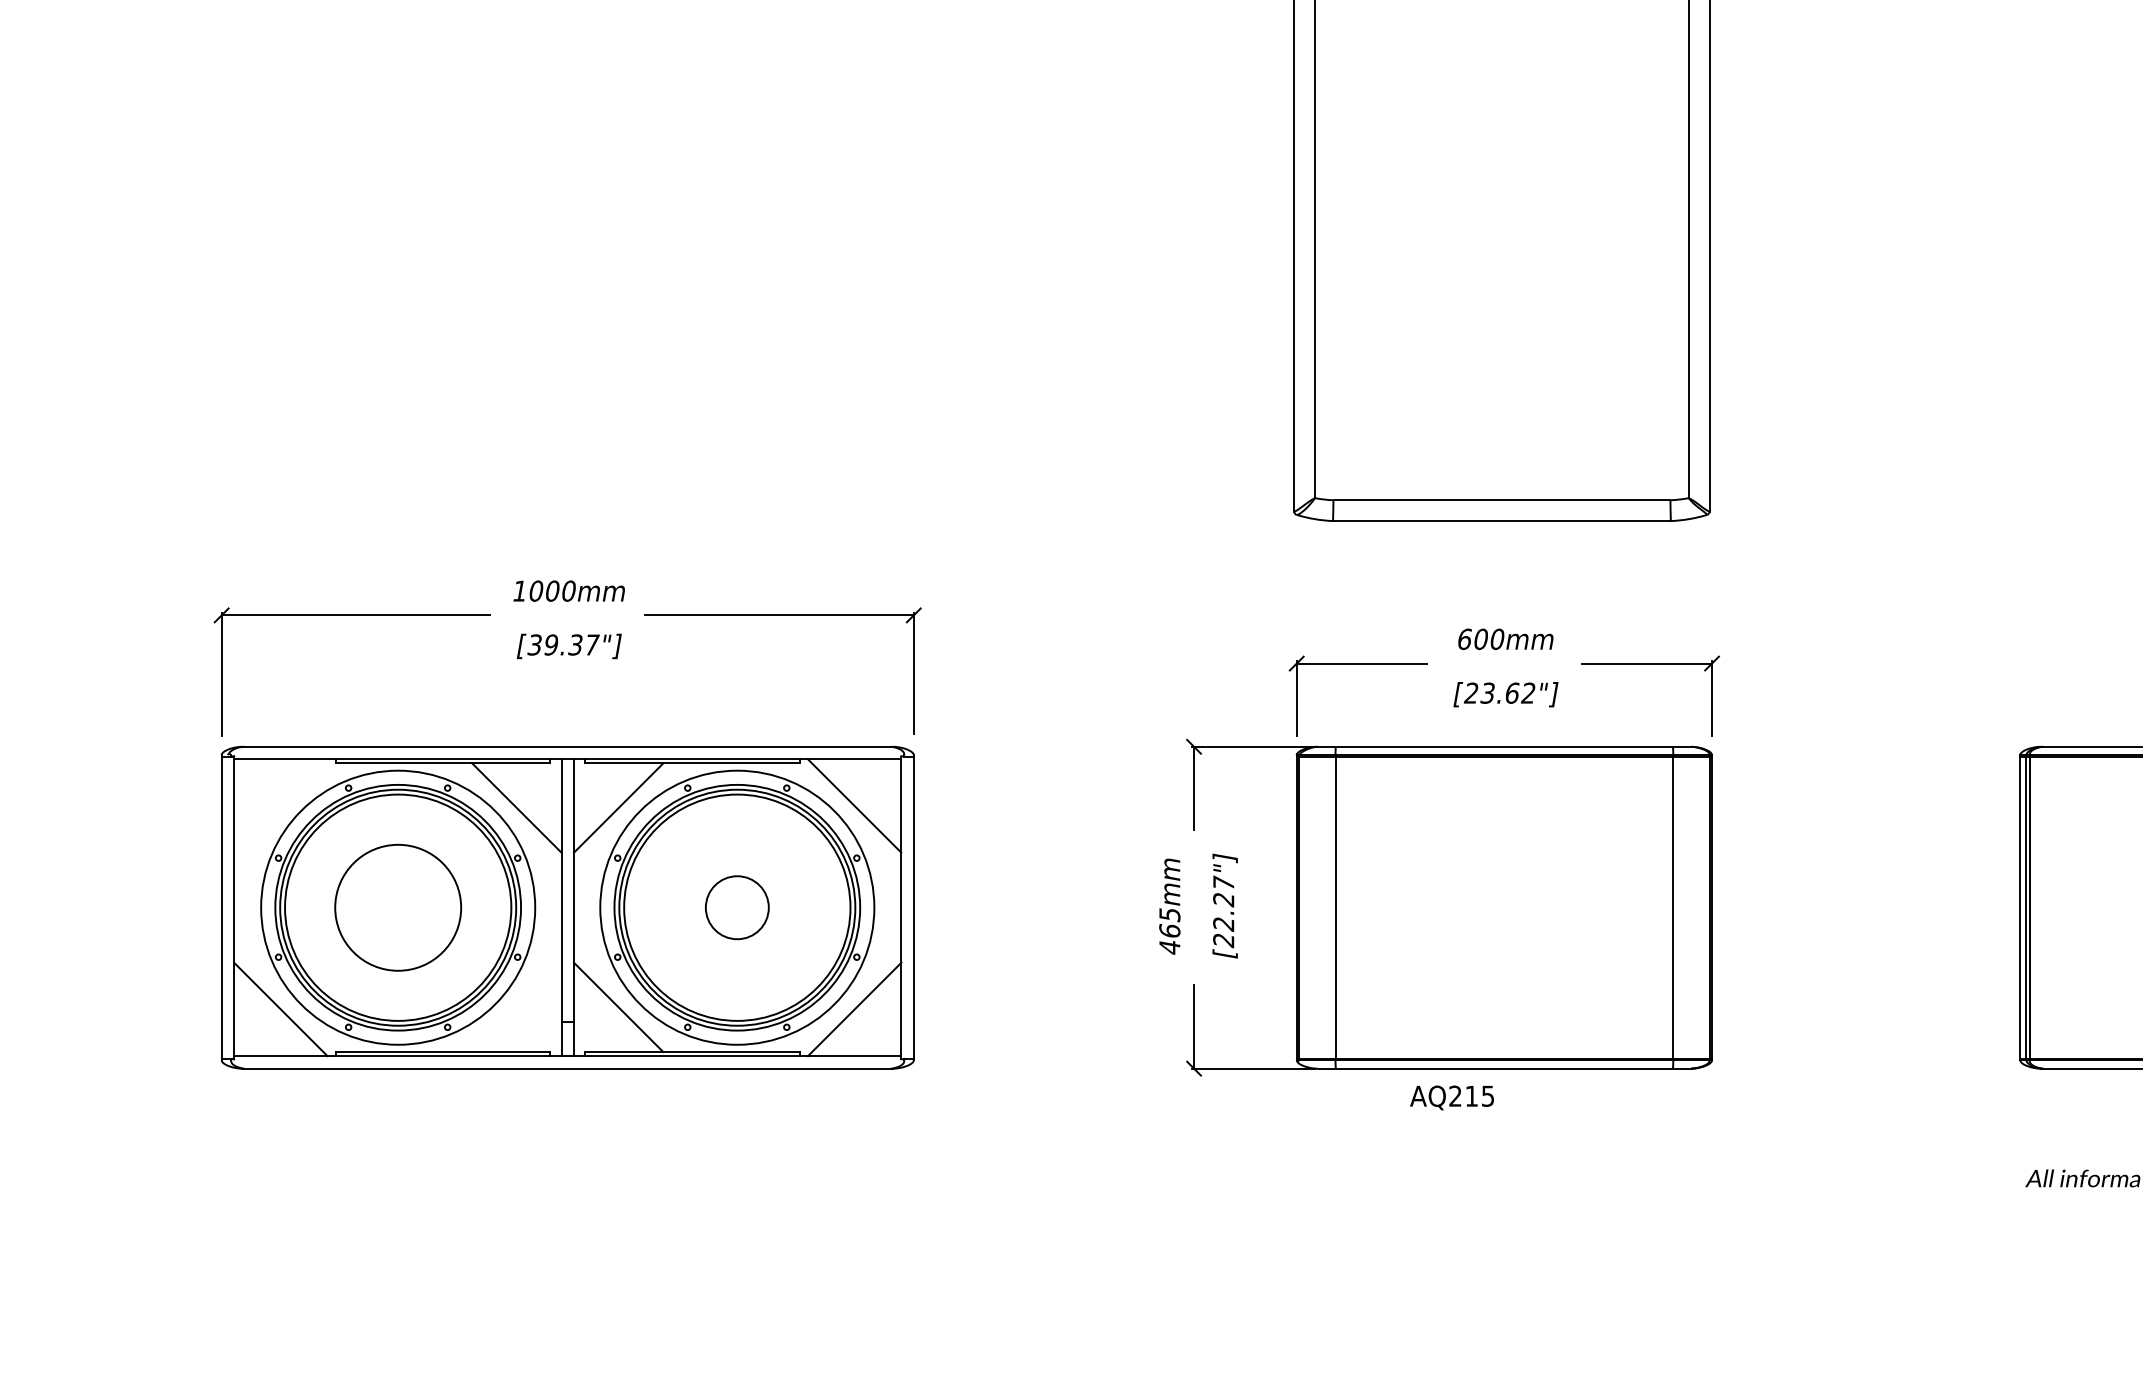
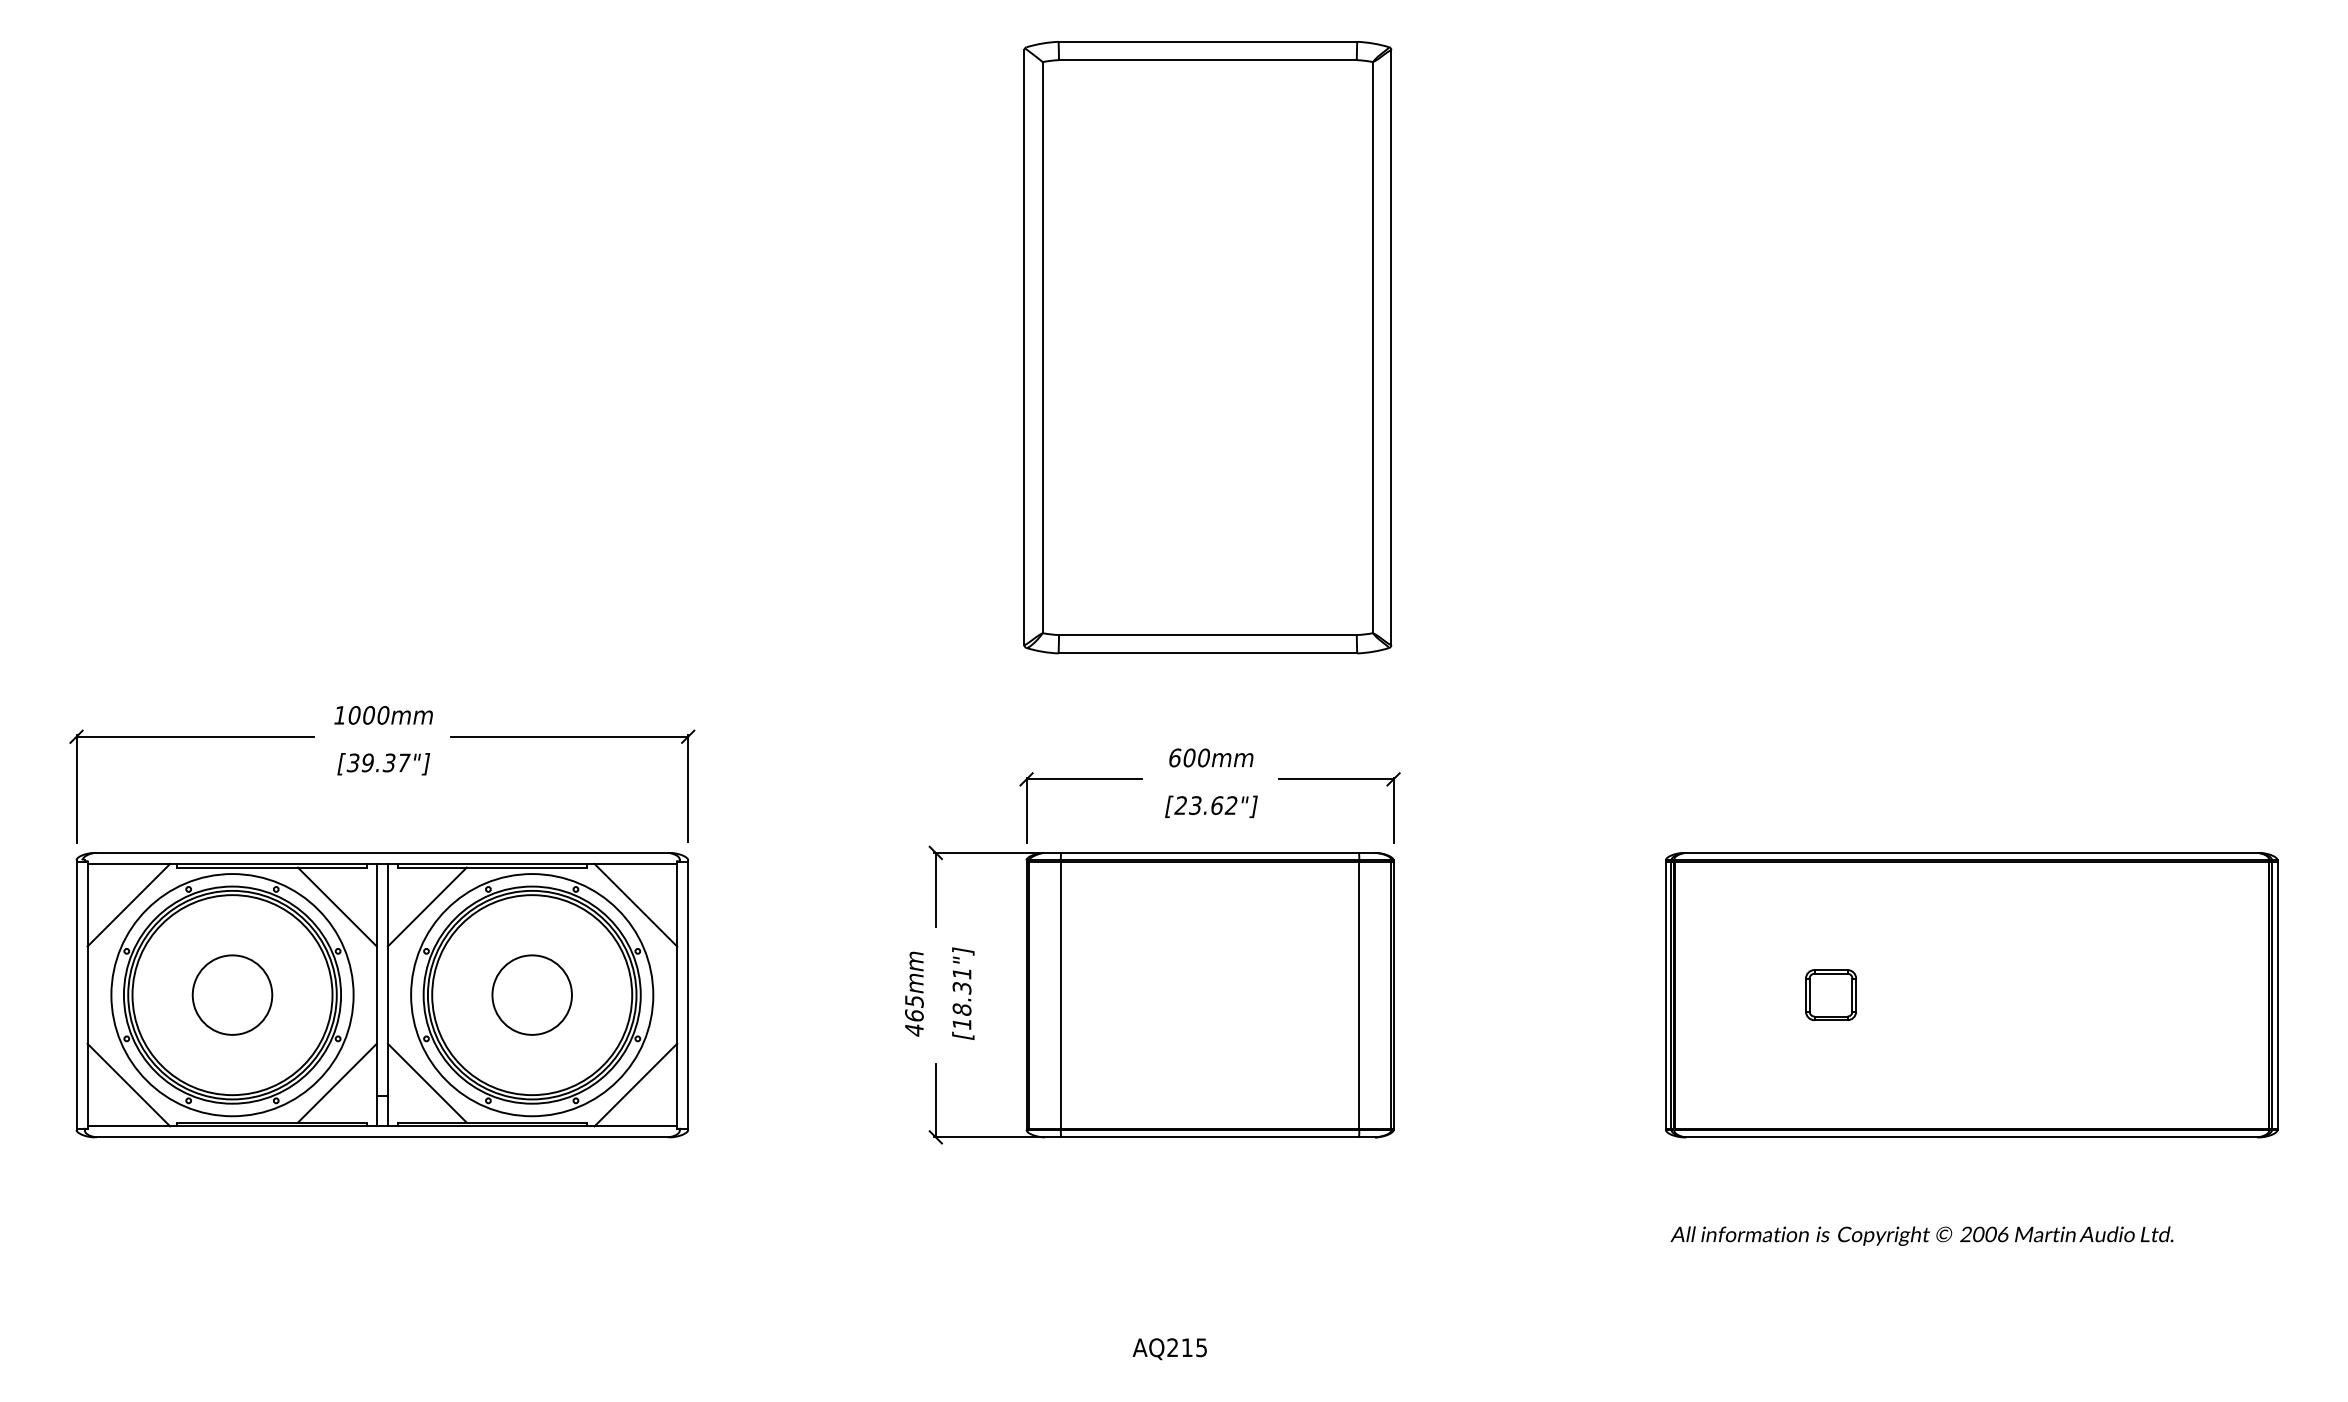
line: (280, 805) -> (128, 904), added
circle: (398, 907) -> (232, 994), size x0.71
circle: (736, 907) -> (531, 994), size x1.43
text: (1223, 911) -> (961, 998), [22.27"] -> [18.31"]
line: (515, 1006) -> (336, 1082), added
text: (1451, 1098) -> (1169, 1349), moved

